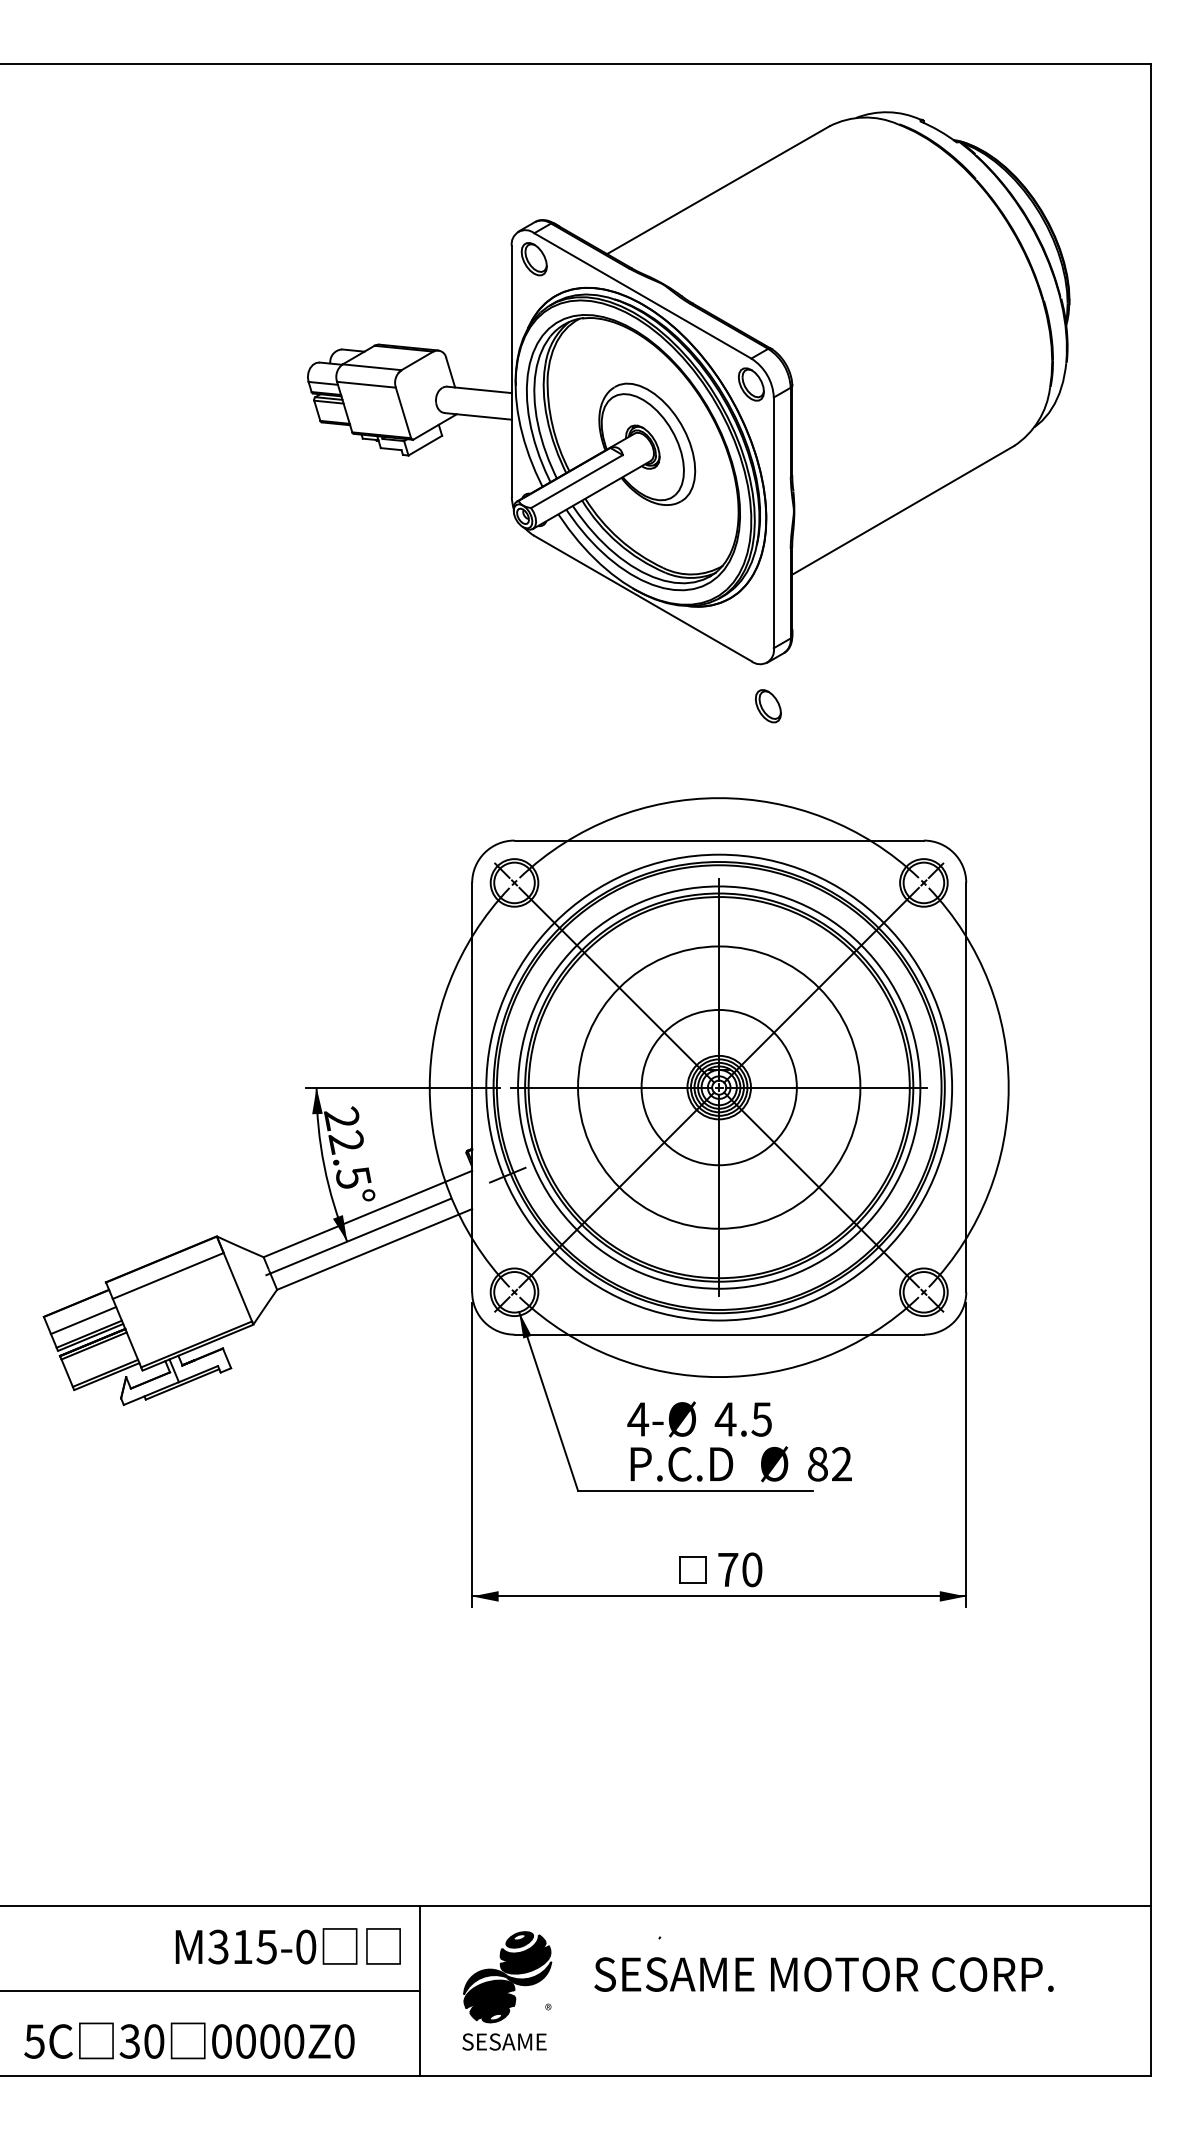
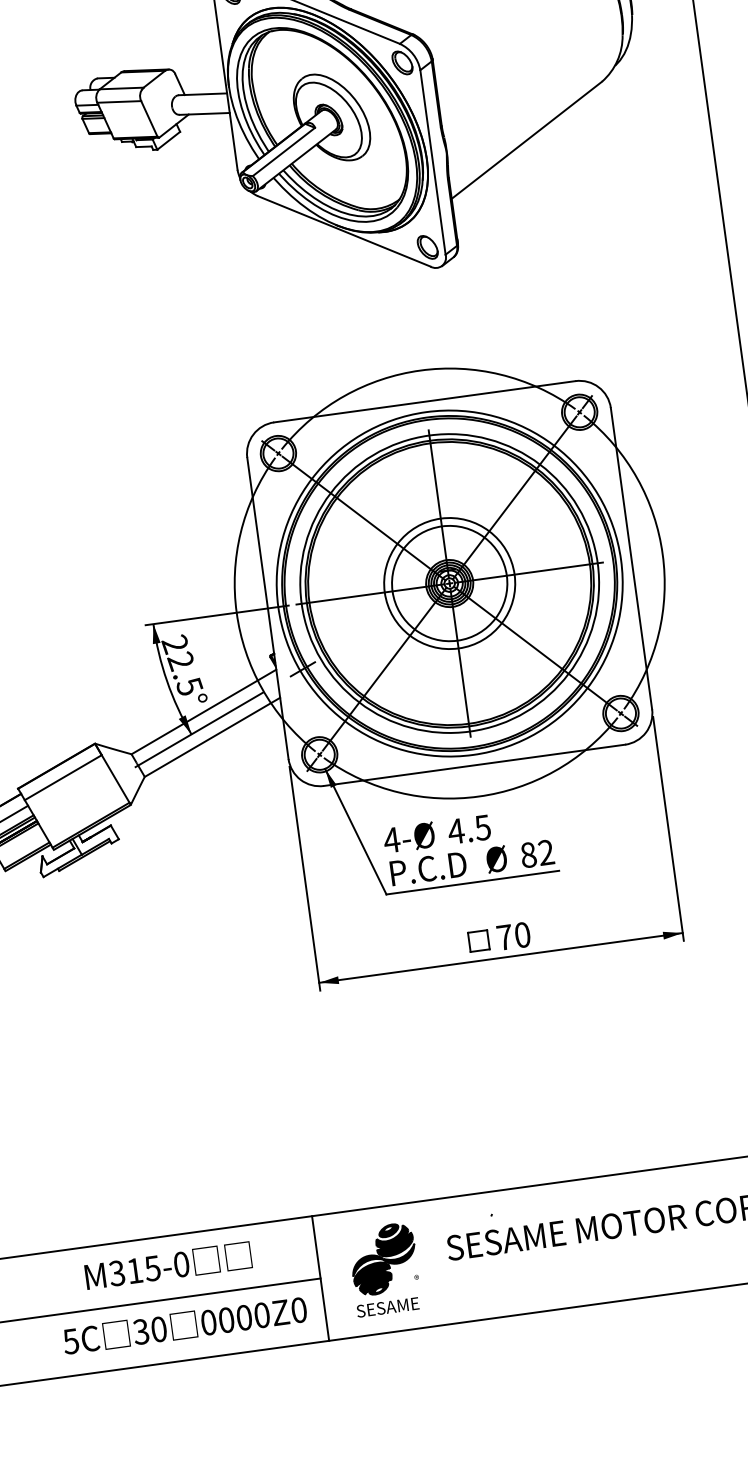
part: (767, 706) -> (427, 247), moved
circle: (718, 1087) -> (449, 583), size x0.62
text: (739, 1441) -> (468, 846), moved
text: (287, 1946) -> (167, 1266), moved
text: (189, 2040) -> (184, 1325), moved

